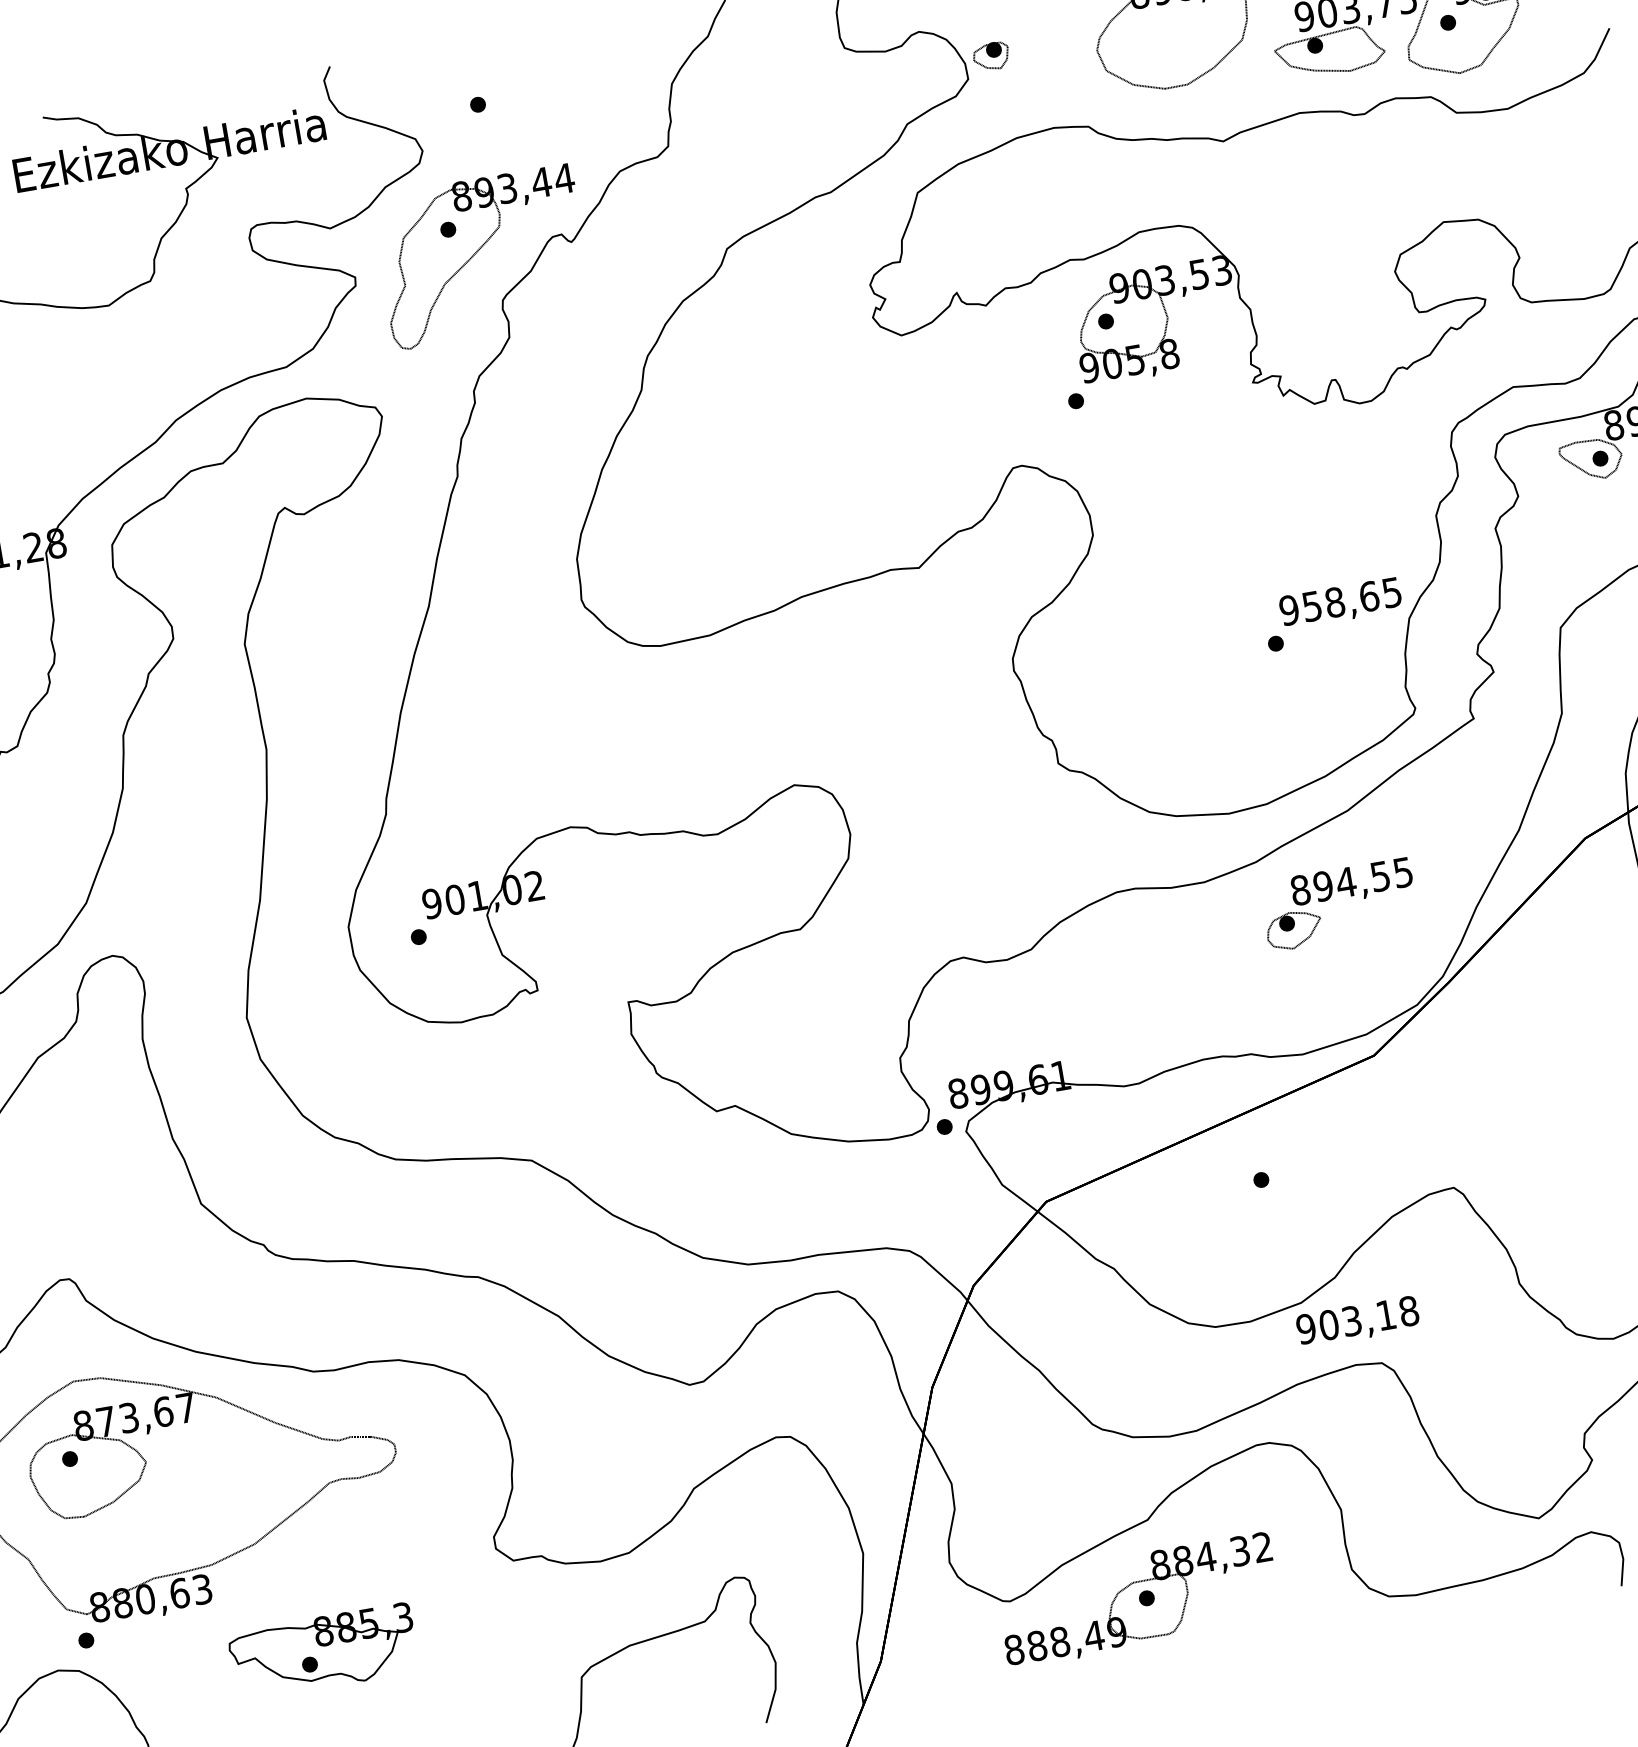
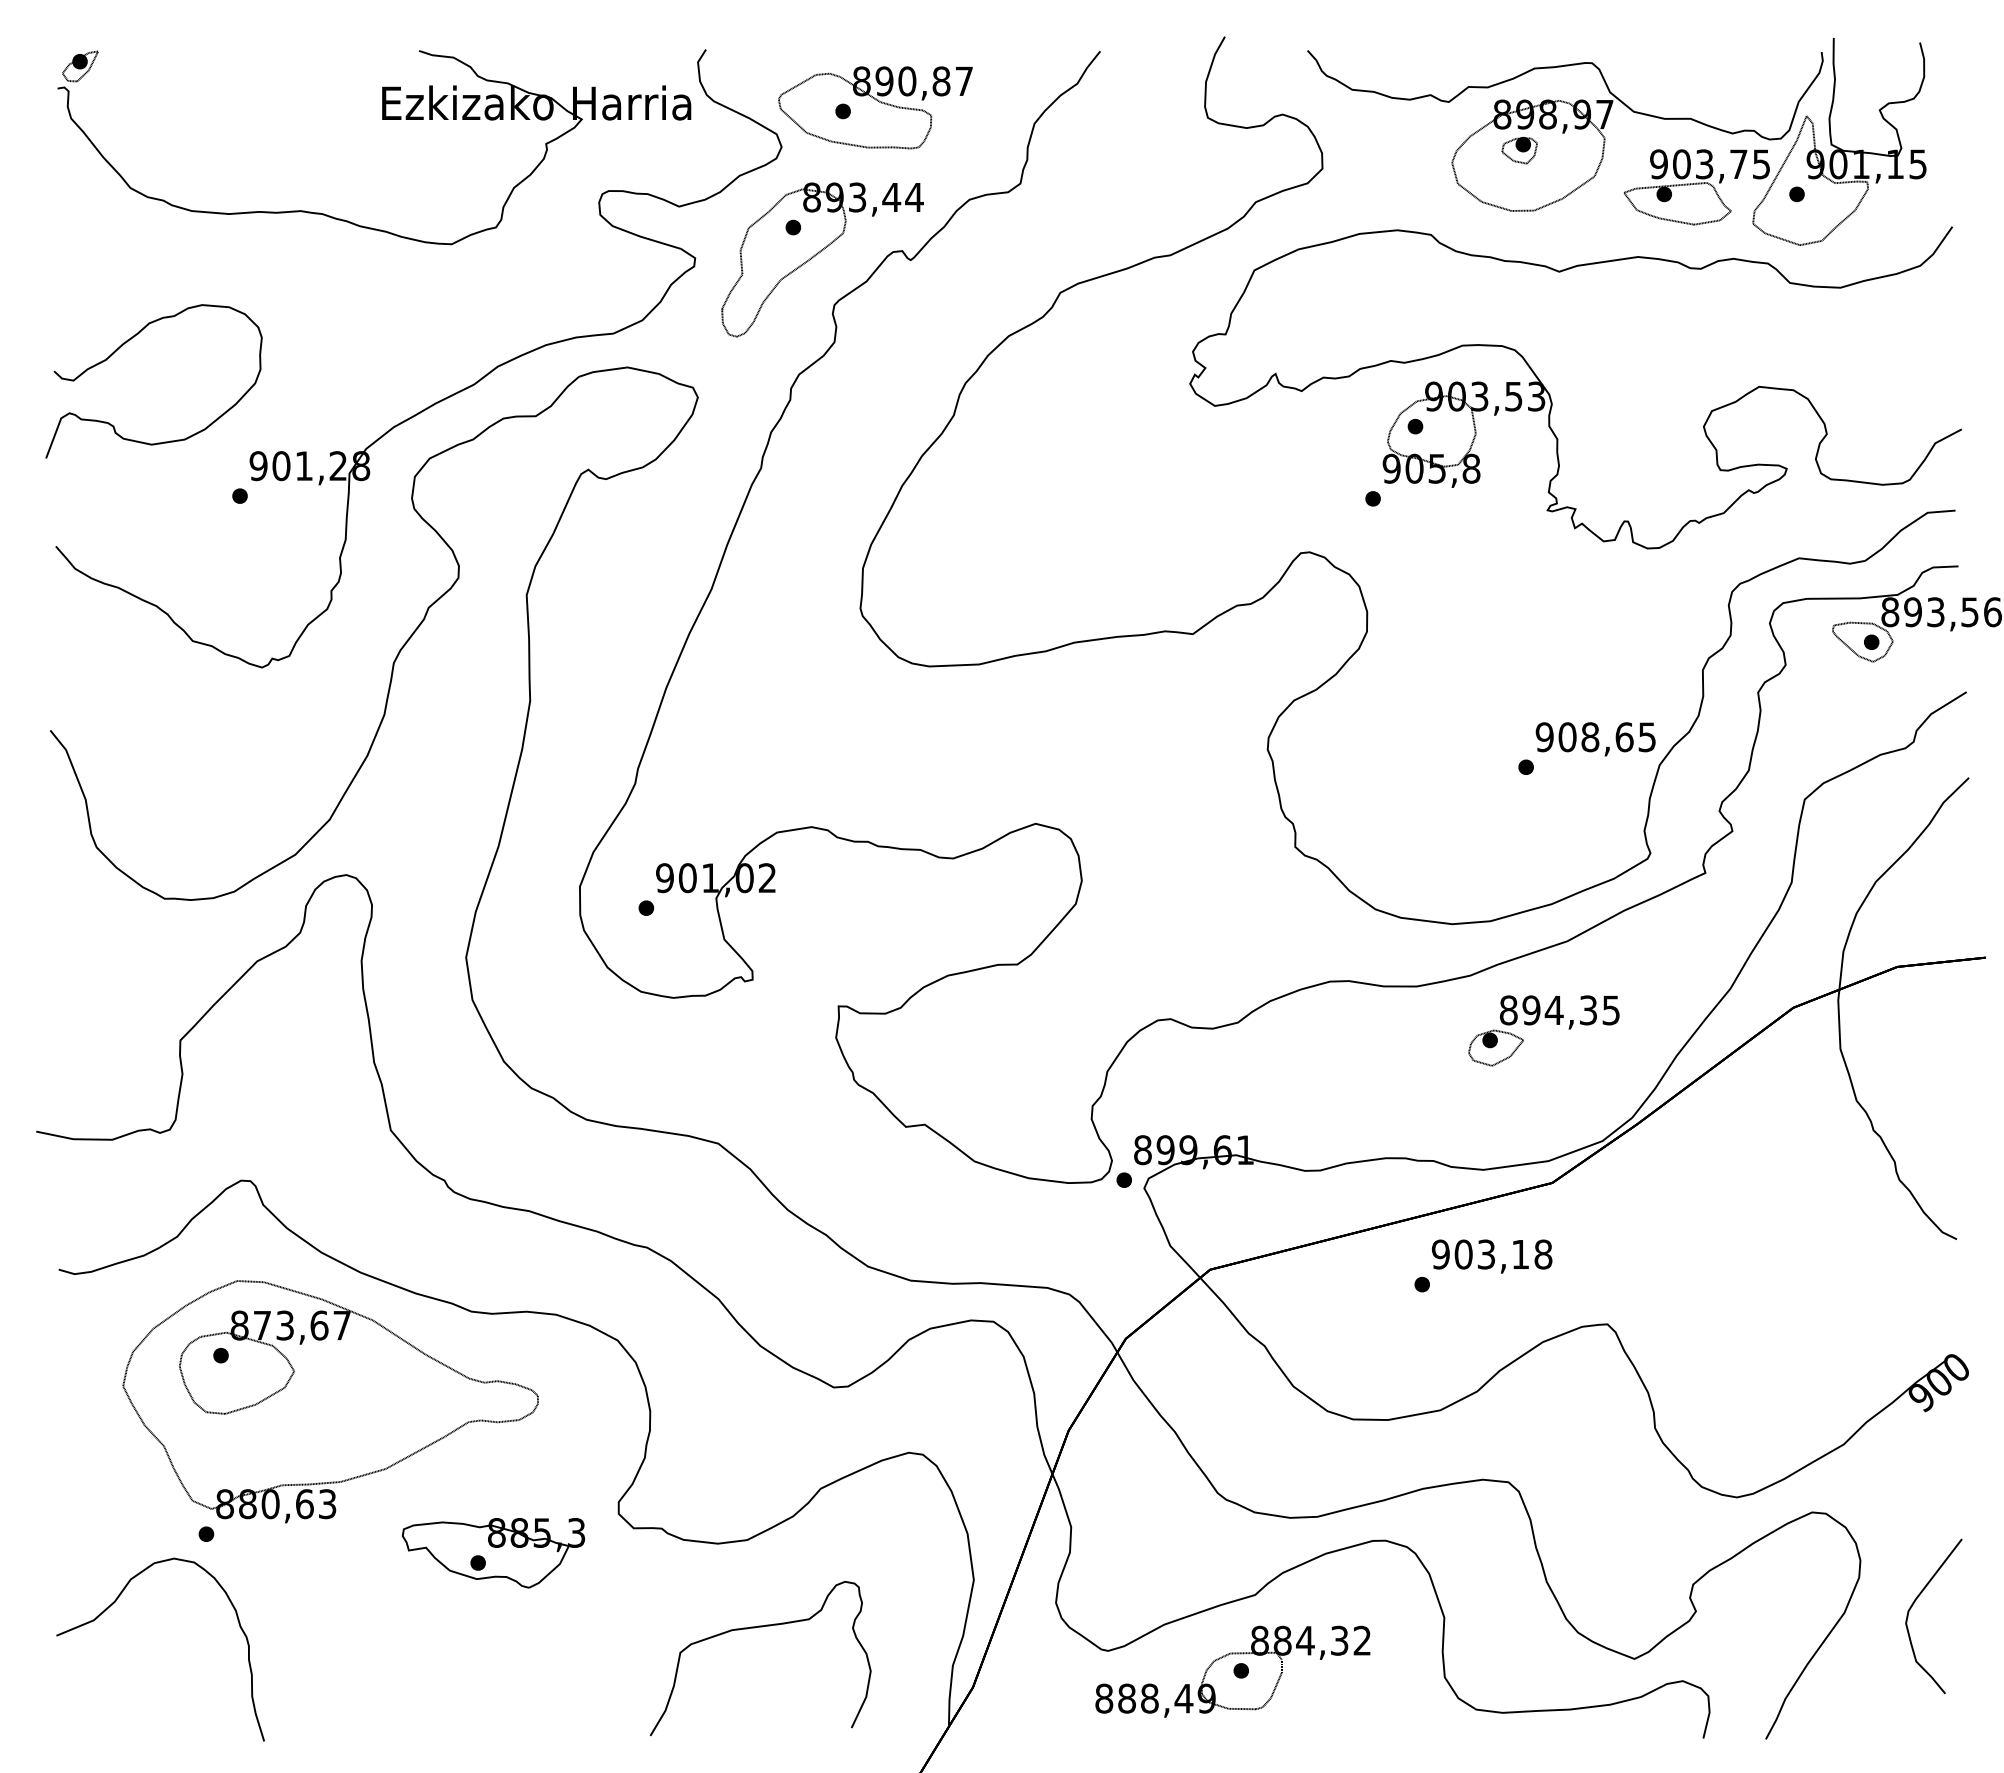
part: (991, 56) -> (1519, 150), moved
part: (509, 95) -> (875, 107), added
text: (1312, 606) -> (1567, 737), 958,65 -> 908,65
text: (1380, 875) -> (1588, 1009), 894,55 -> 894,35
text: (1357, 1322) -> (1491, 1256), moved
part: (323, 1652) -> (493, 1553), moved

